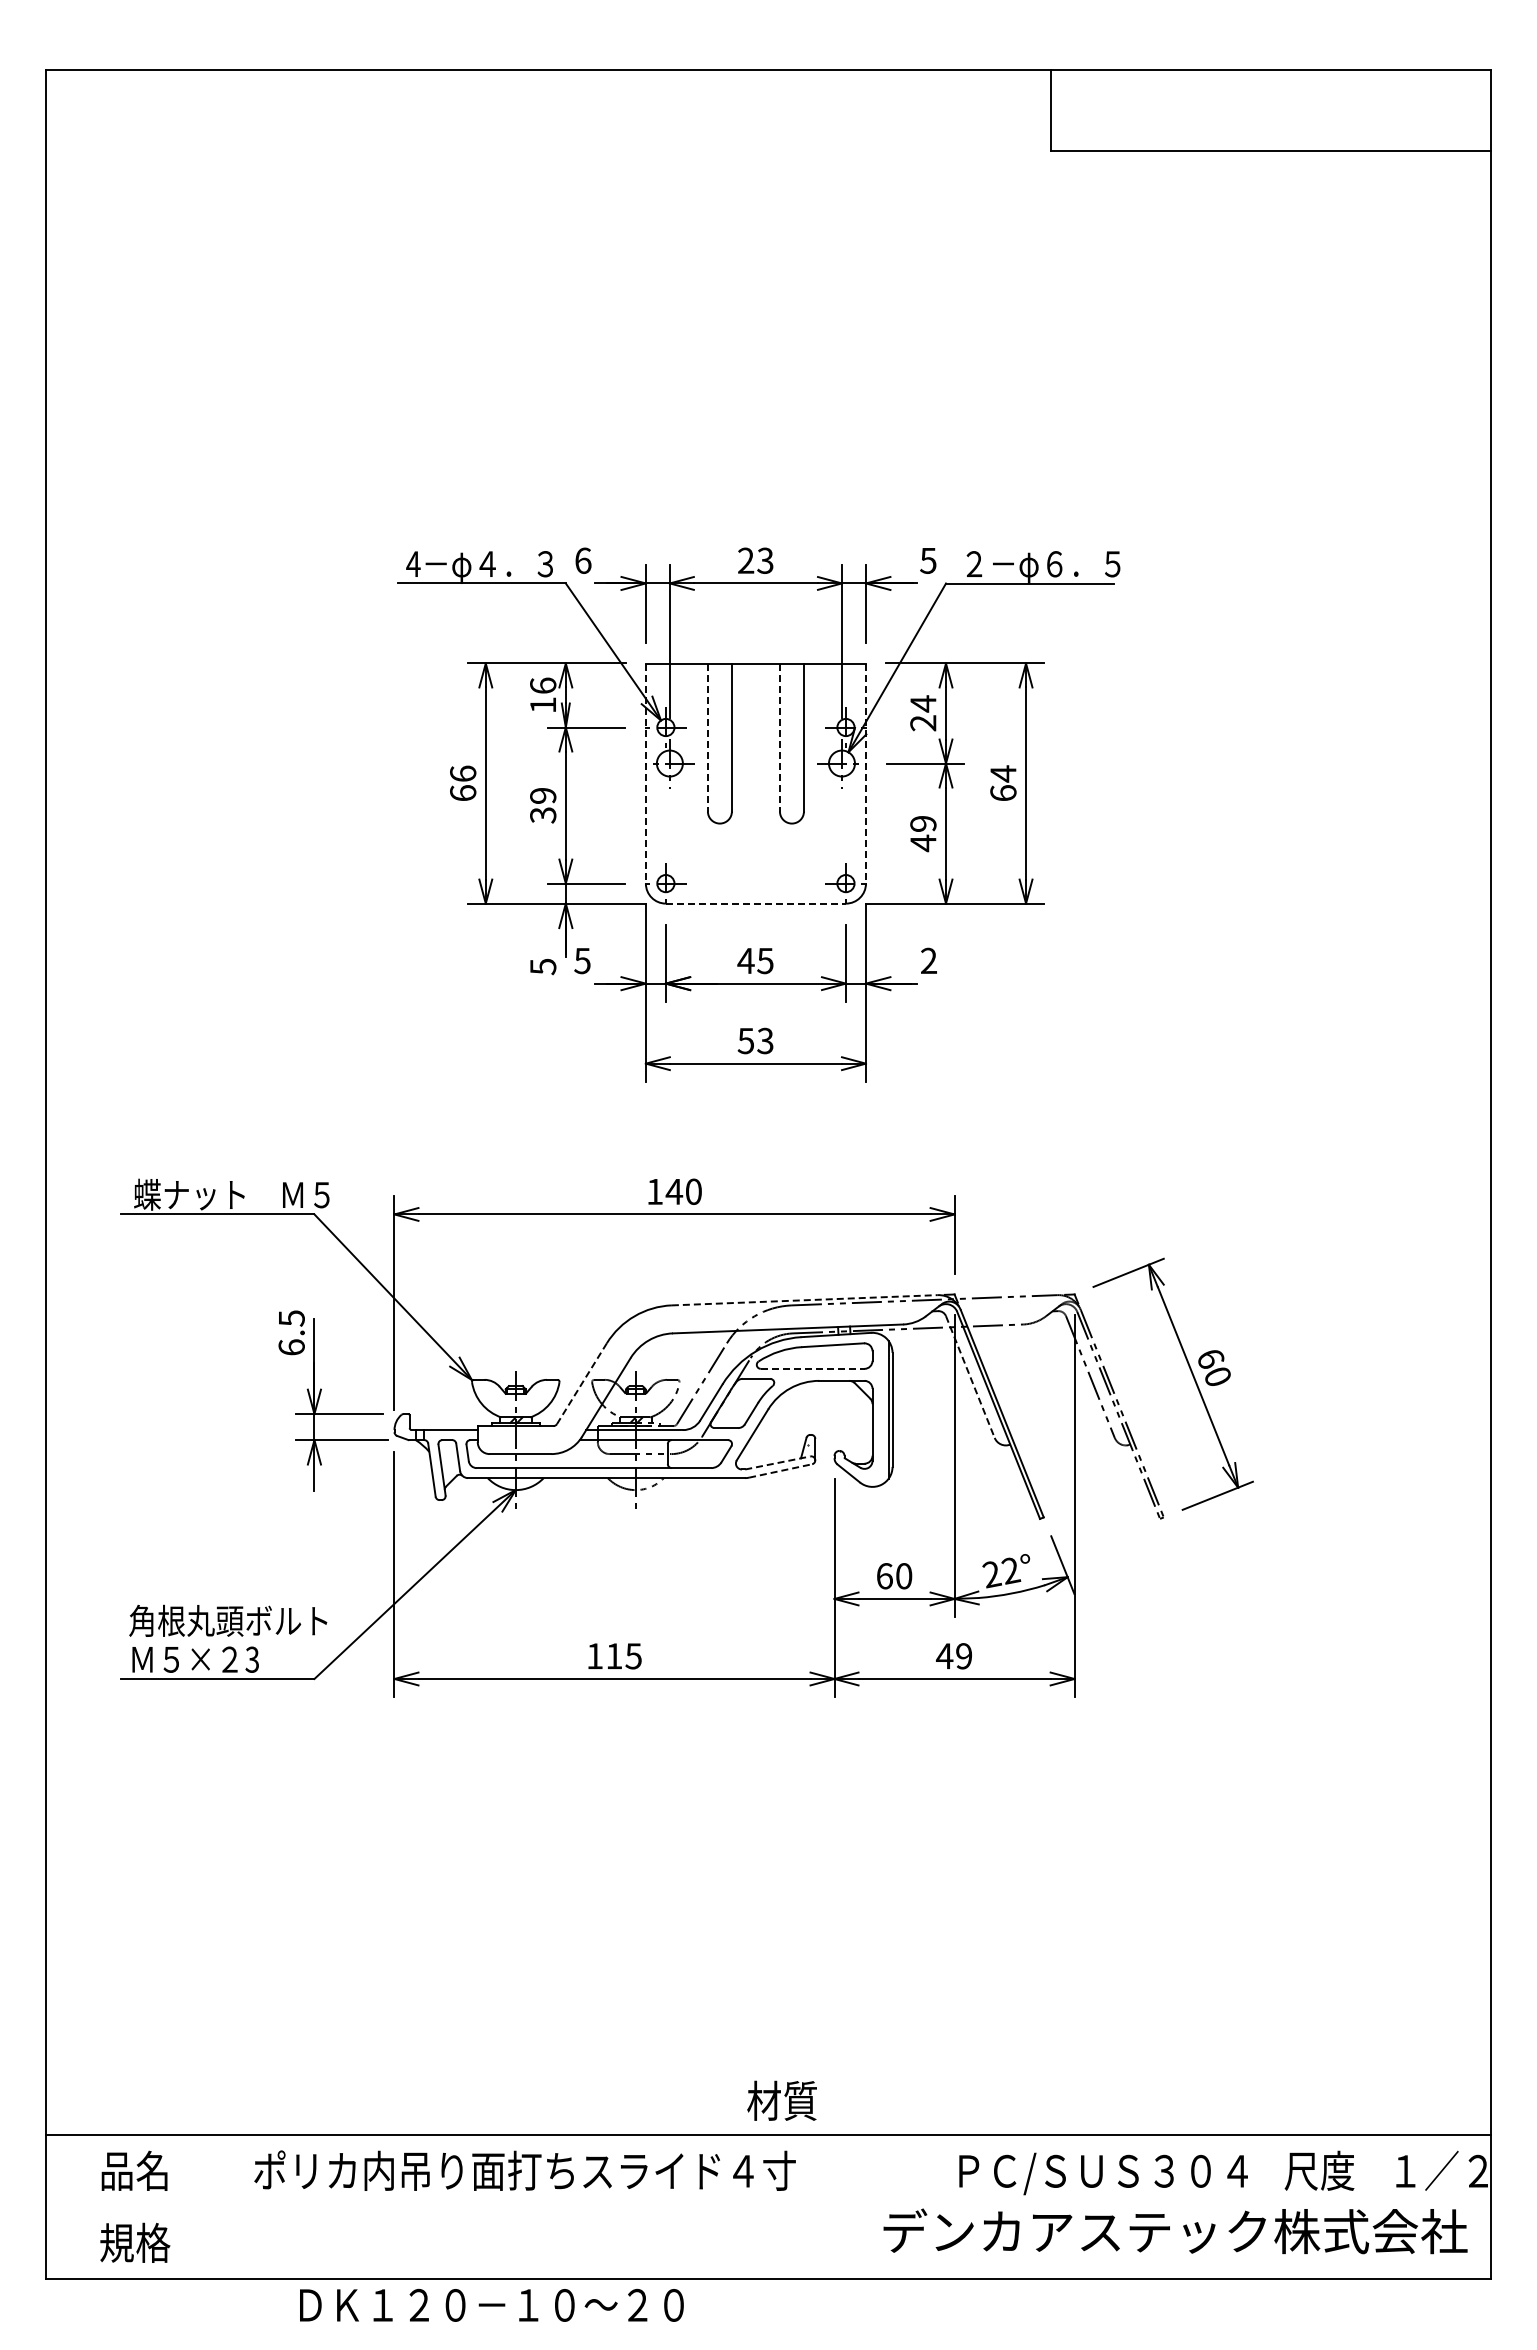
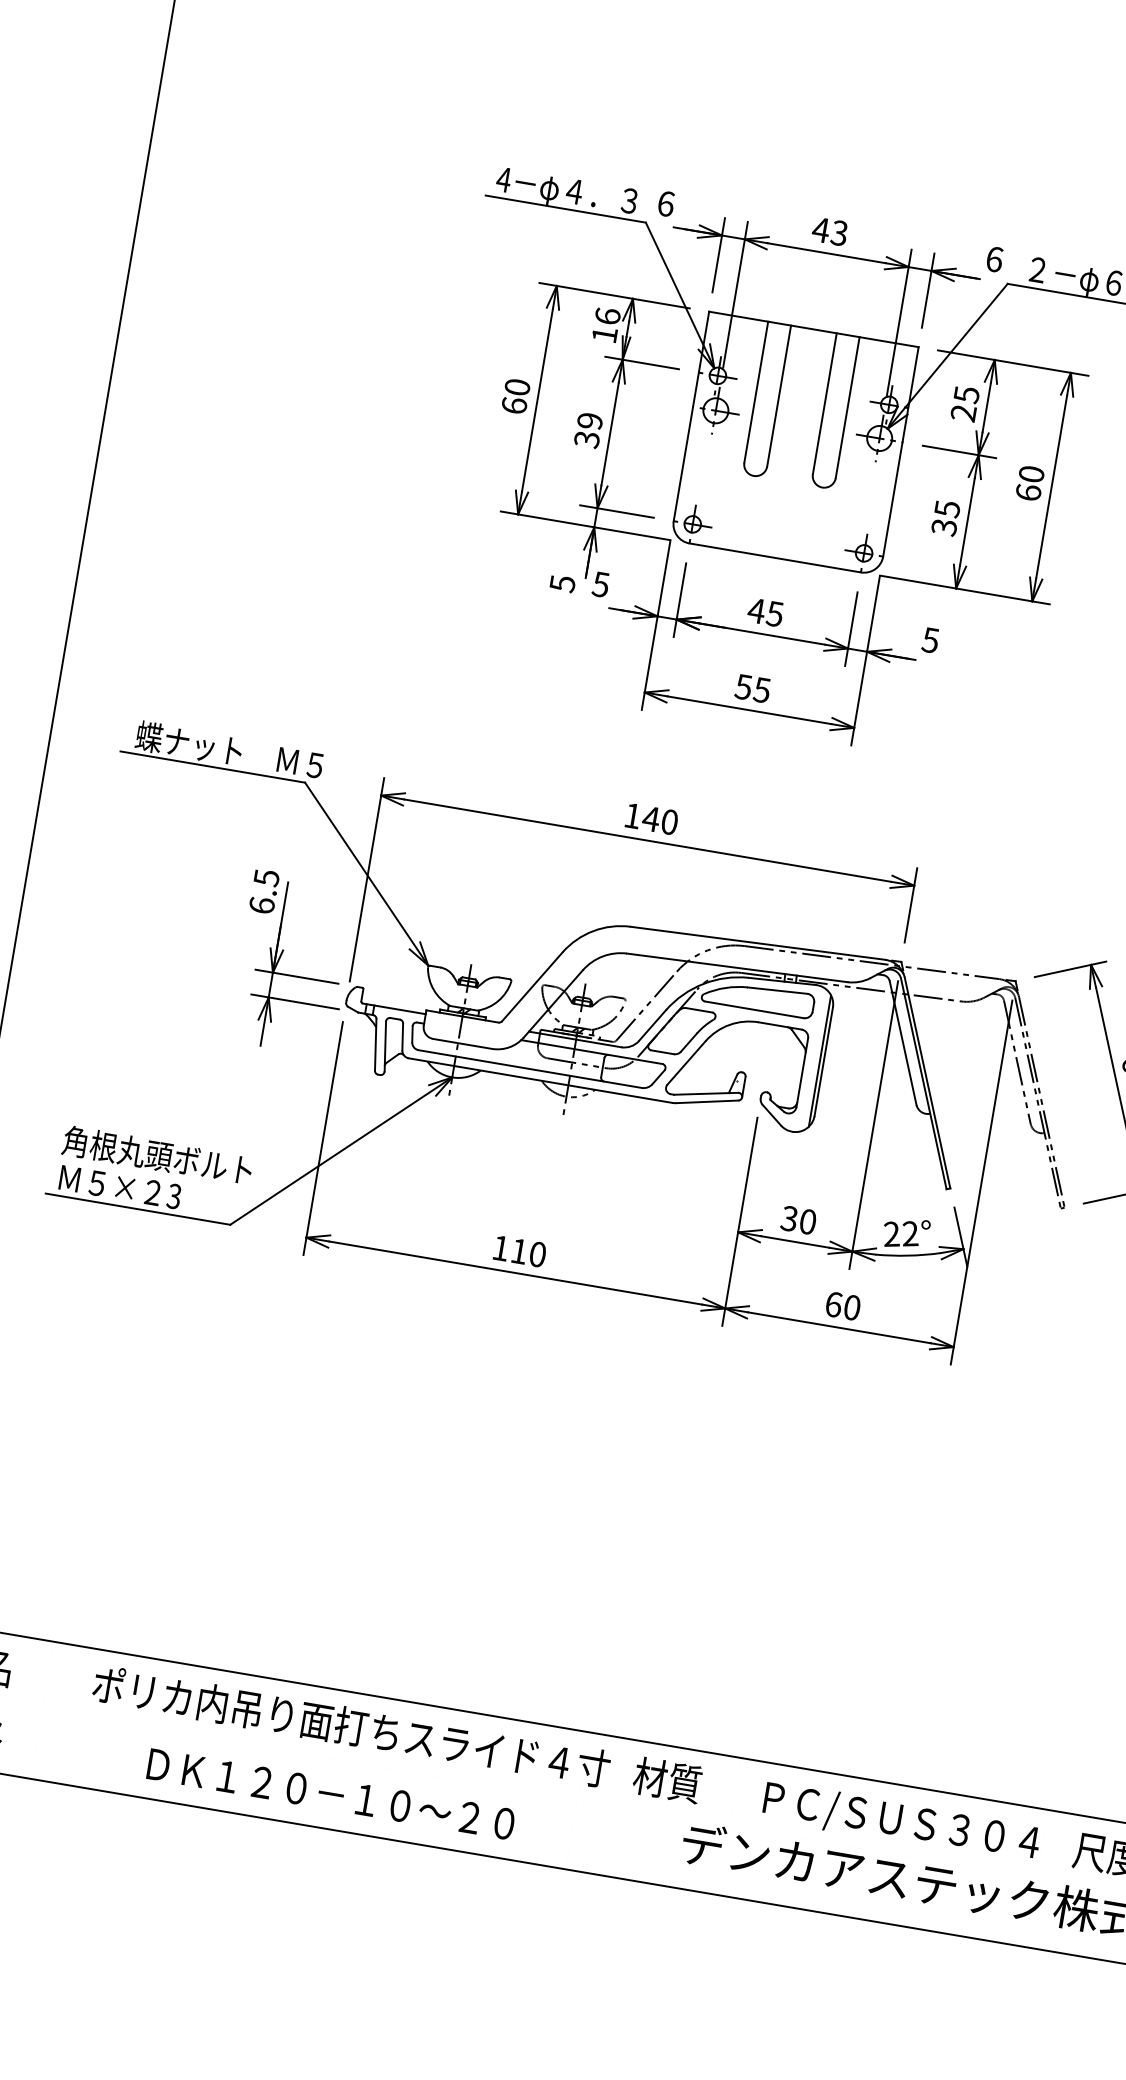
text: (745, 560) -> (820, 229), 23 -> 43
text: (928, 560) -> (994, 259), 5 -> 6
text: (923, 703) -> (966, 394), 24 -> 25
line: (707, 738) -> (755, 392), dashed -> solid
line: (779, 738) -> (824, 404), dashed -> solid
text: (463, 773) -> (517, 387), 66 -> 60
text: (1003, 773) -> (1031, 473), 64 -> 60
line: (645, 774) -> (690, 417), dashed -> solid
line: (865, 774) -> (900, 452), dashed -> solid
text: (923, 834) -> (945, 519), 49 -> 35
line: (756, 903) -> (775, 557), dashed -> solid
text: (928, 960) -> (930, 639), 2 -> 5
text: (765, 1040) -> (762, 689), 53 -> 55
line: (804, 1300) -> (757, 943), dashed -> solid
line: (812, 1368) -> (754, 1009), dashed -> solid
line: (970, 1377) -> (903, 1043), dashed -> solid
line: (582, 1383) -> (532, 986), dashed -> solid
line: (778, 1462) -> (706, 1093), dashed -> solid
line: (781, 1470) -> (708, 1101), dashed -> solid
text: (884, 1576) -> (789, 1219), 60 -> 30
text: (633, 1656) -> (537, 1254), 115 -> 110
text: (953, 1656) -> (842, 1306), 49 -> 60
text: (781, 2100) -> (667, 1779), moved
text: (491, 2305) -> (330, 1794), moved

